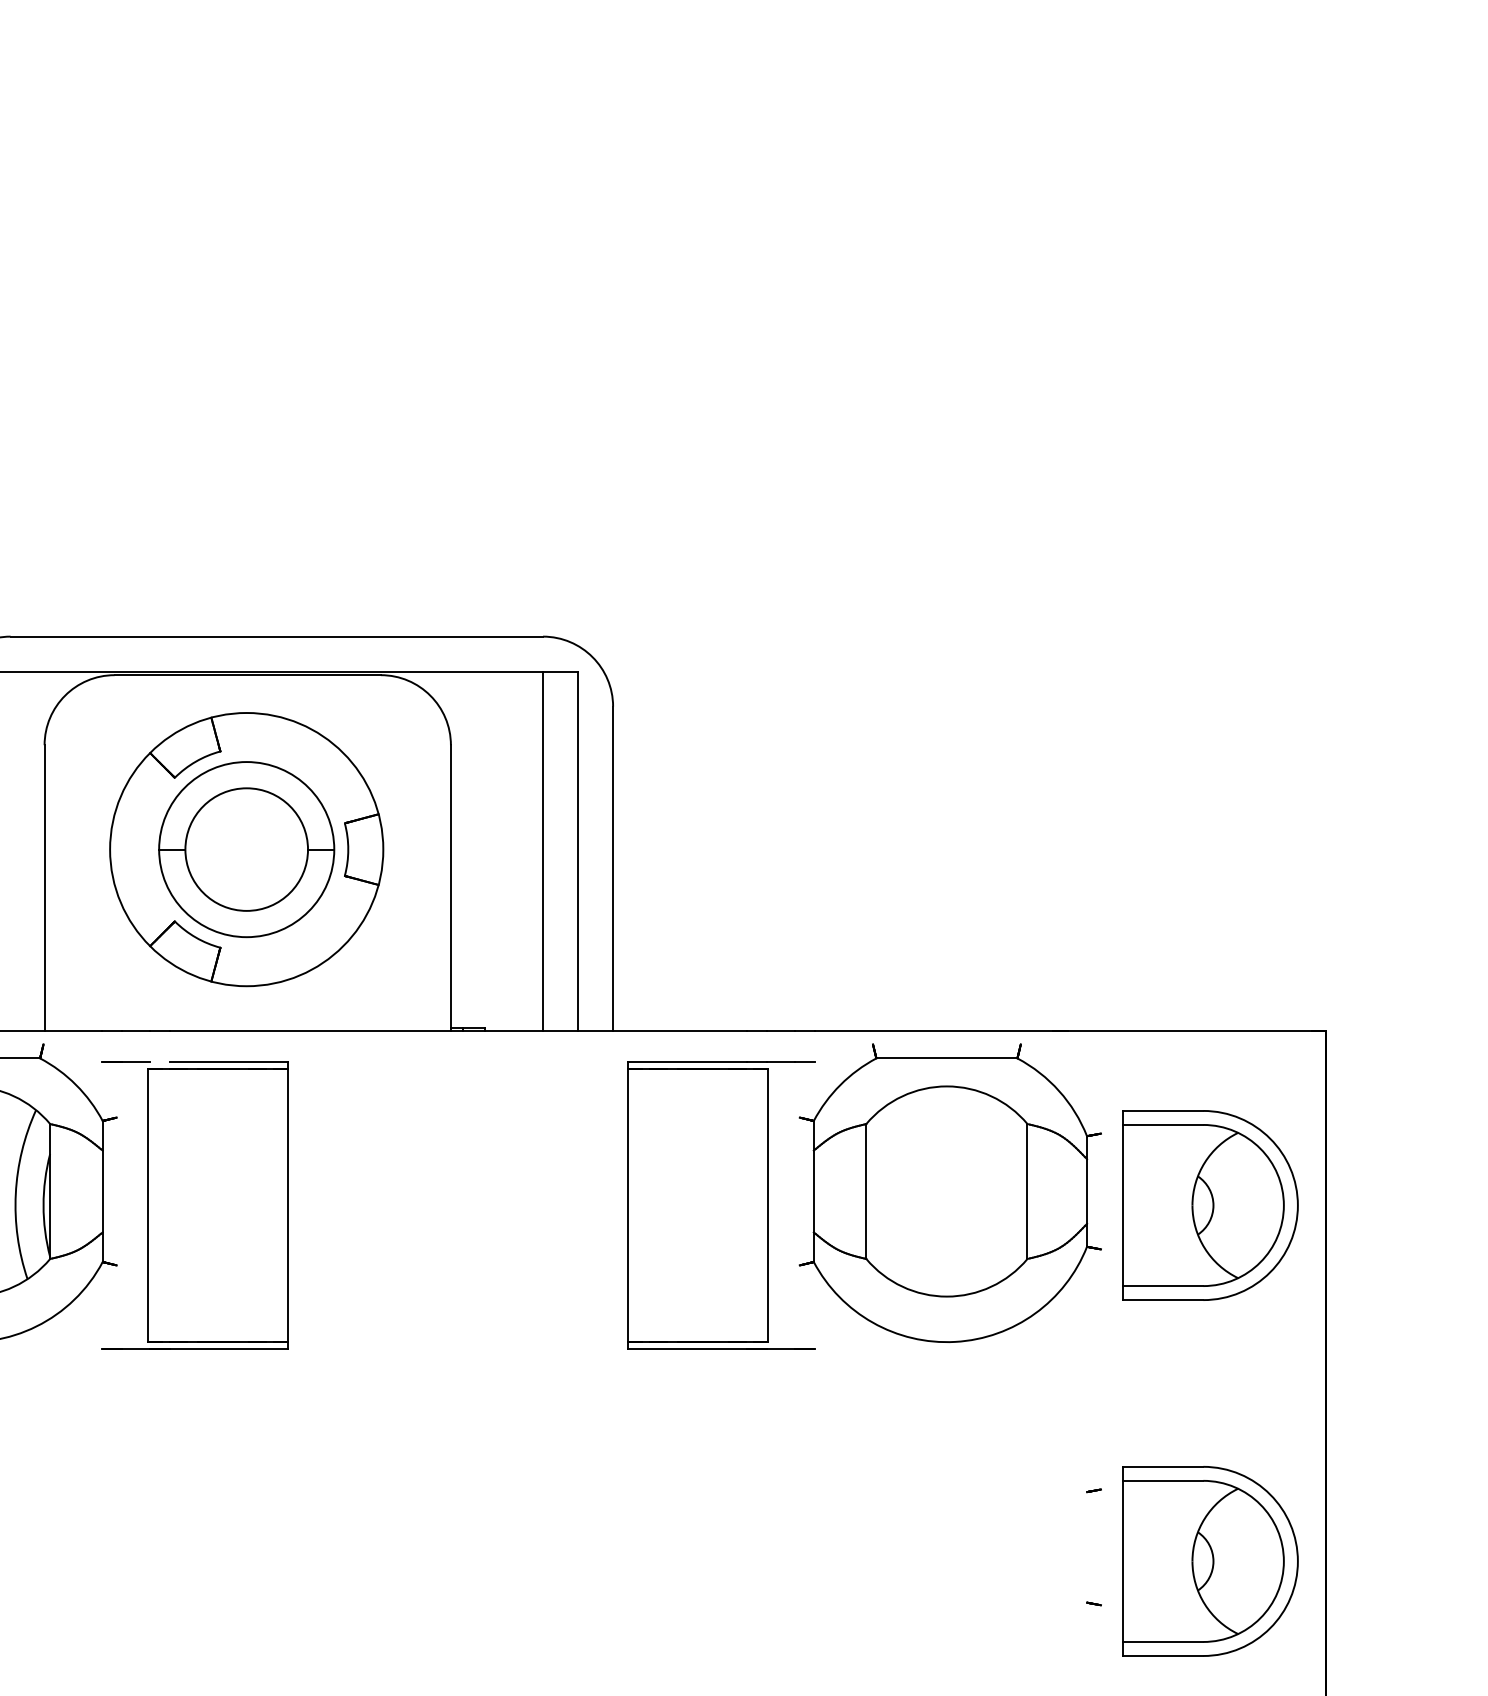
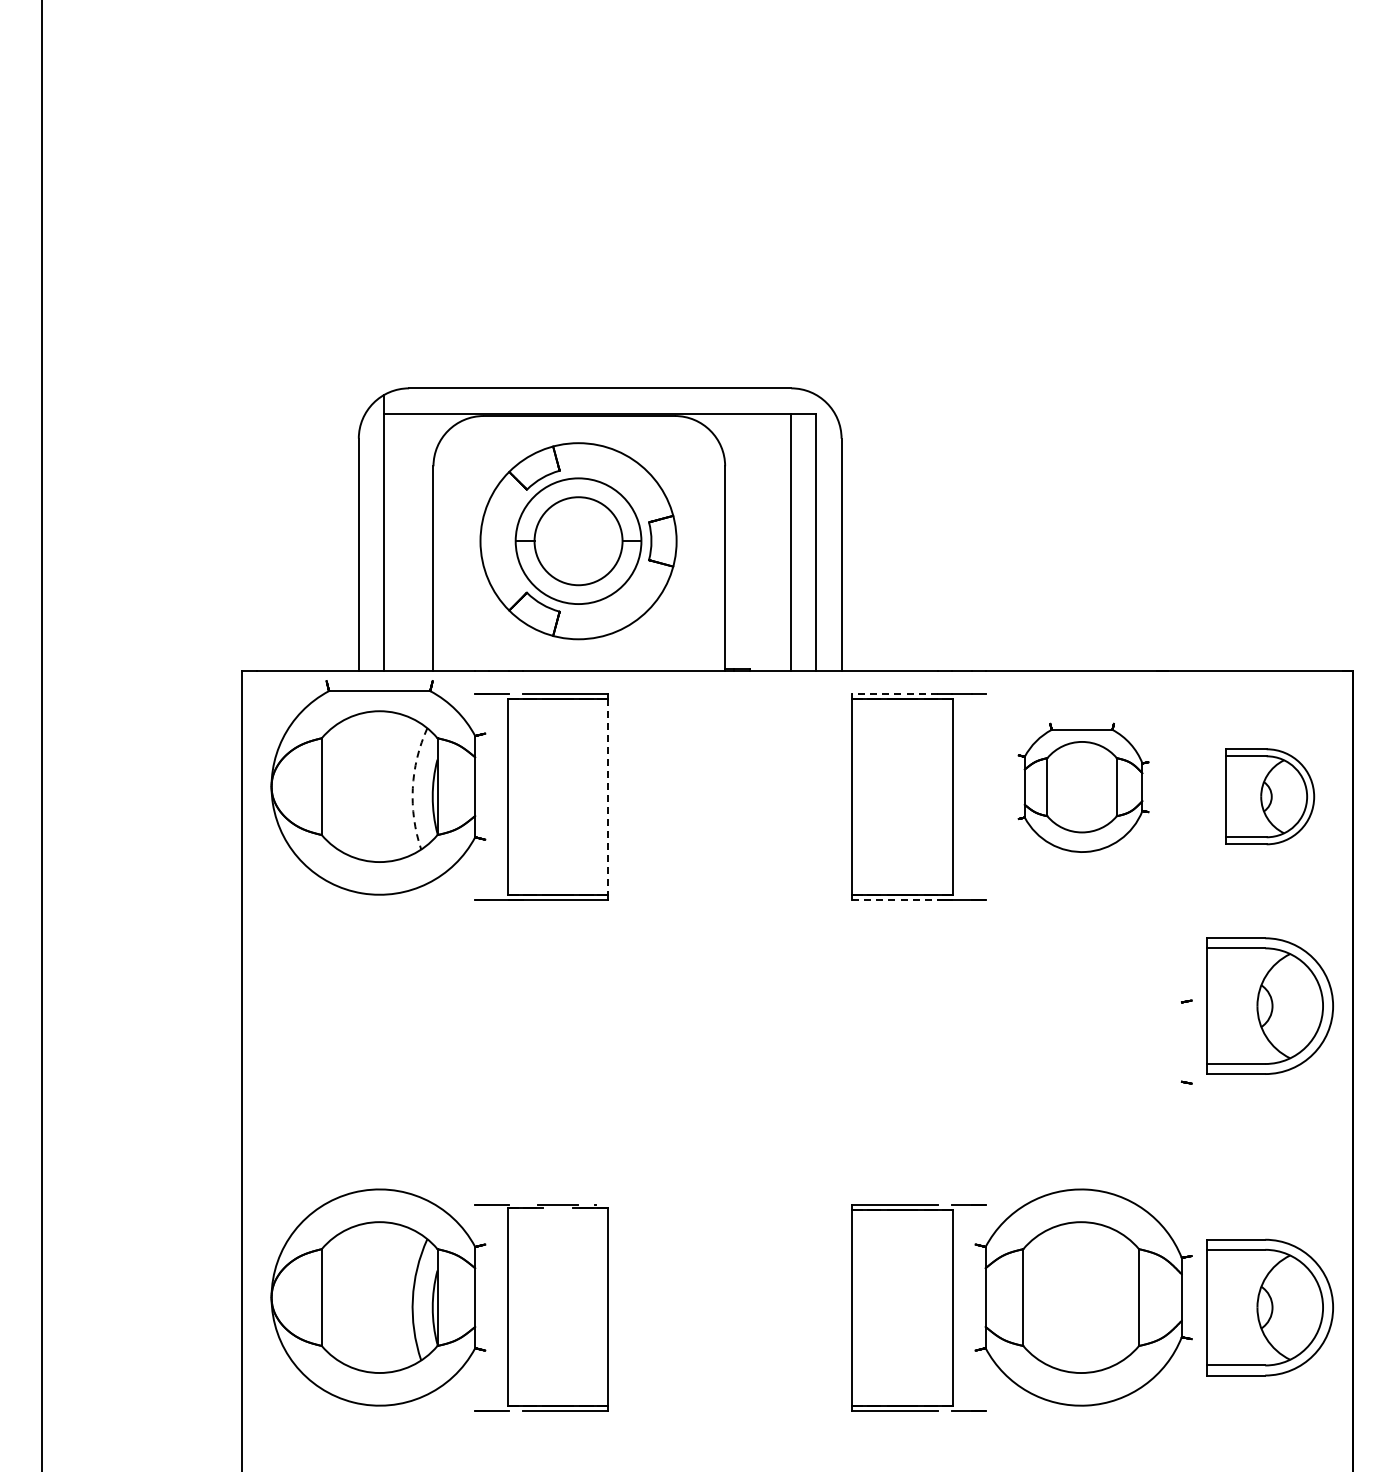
line: (686, 1061) -> (894, 693), solid -> dashed
part: (950, 1192) -> (1083, 787), size x0.6
arc: (15, 1194) -> (412, 788), solid -> dashed
part: (1209, 1205) -> (1269, 796), size x0.7
line: (288, 1206) -> (608, 797), solid -> dashed
line: (686, 1348) -> (894, 899), solid -> dashed
part: (1209, 1560) -> (1269, 1005), moved

